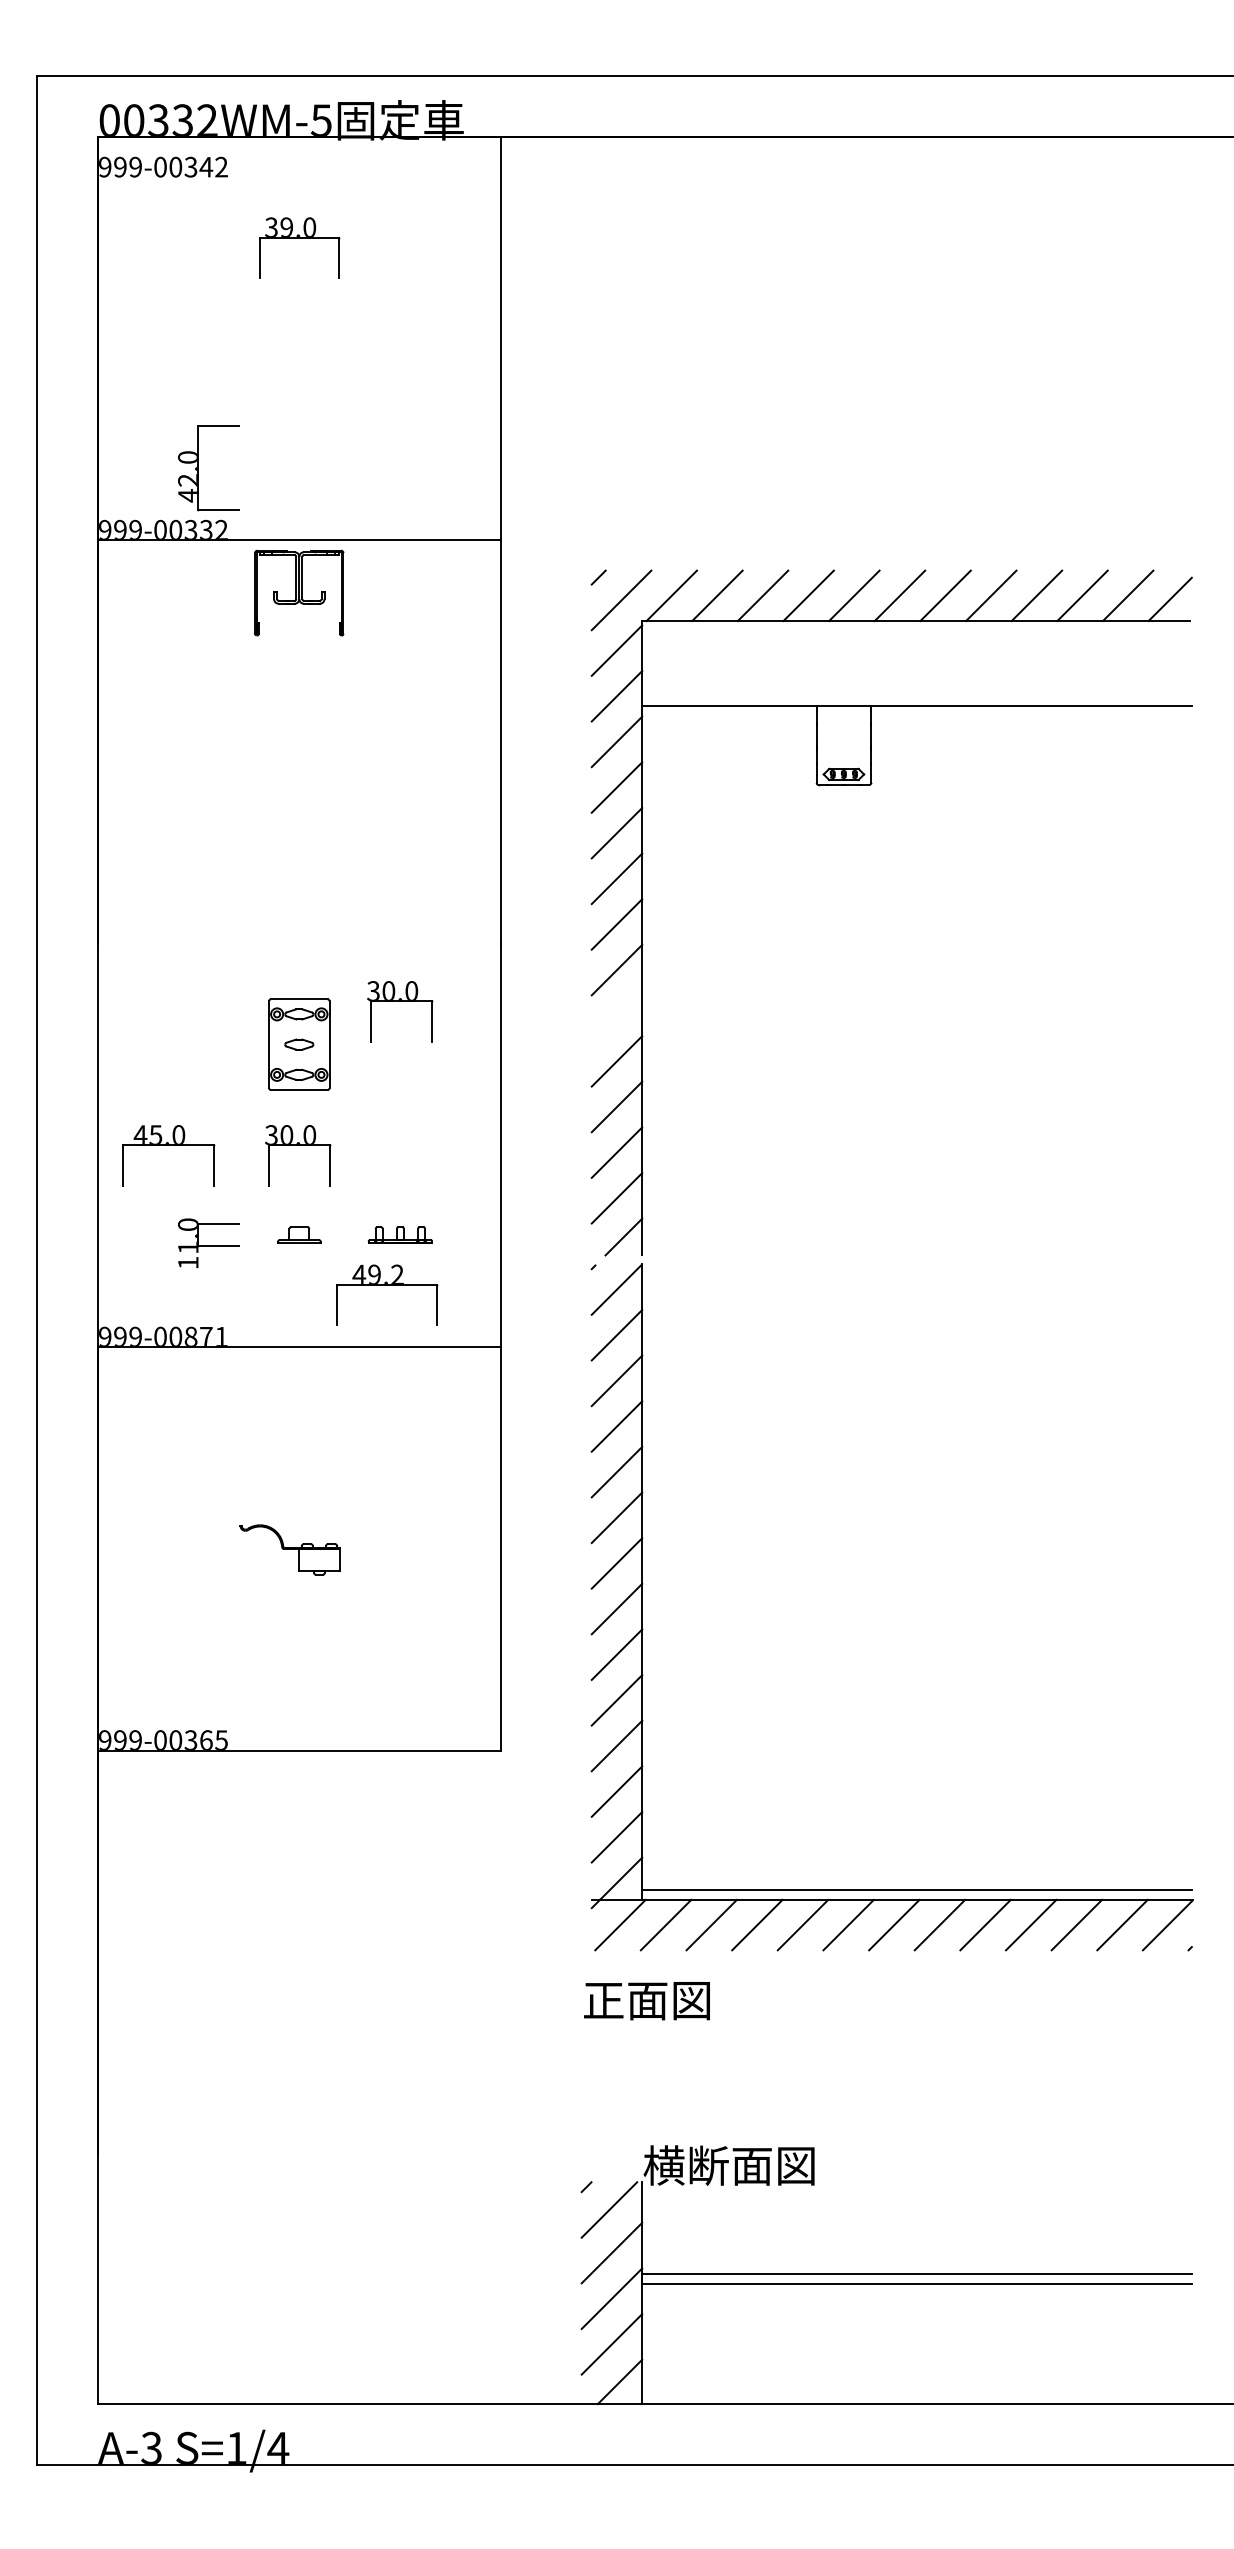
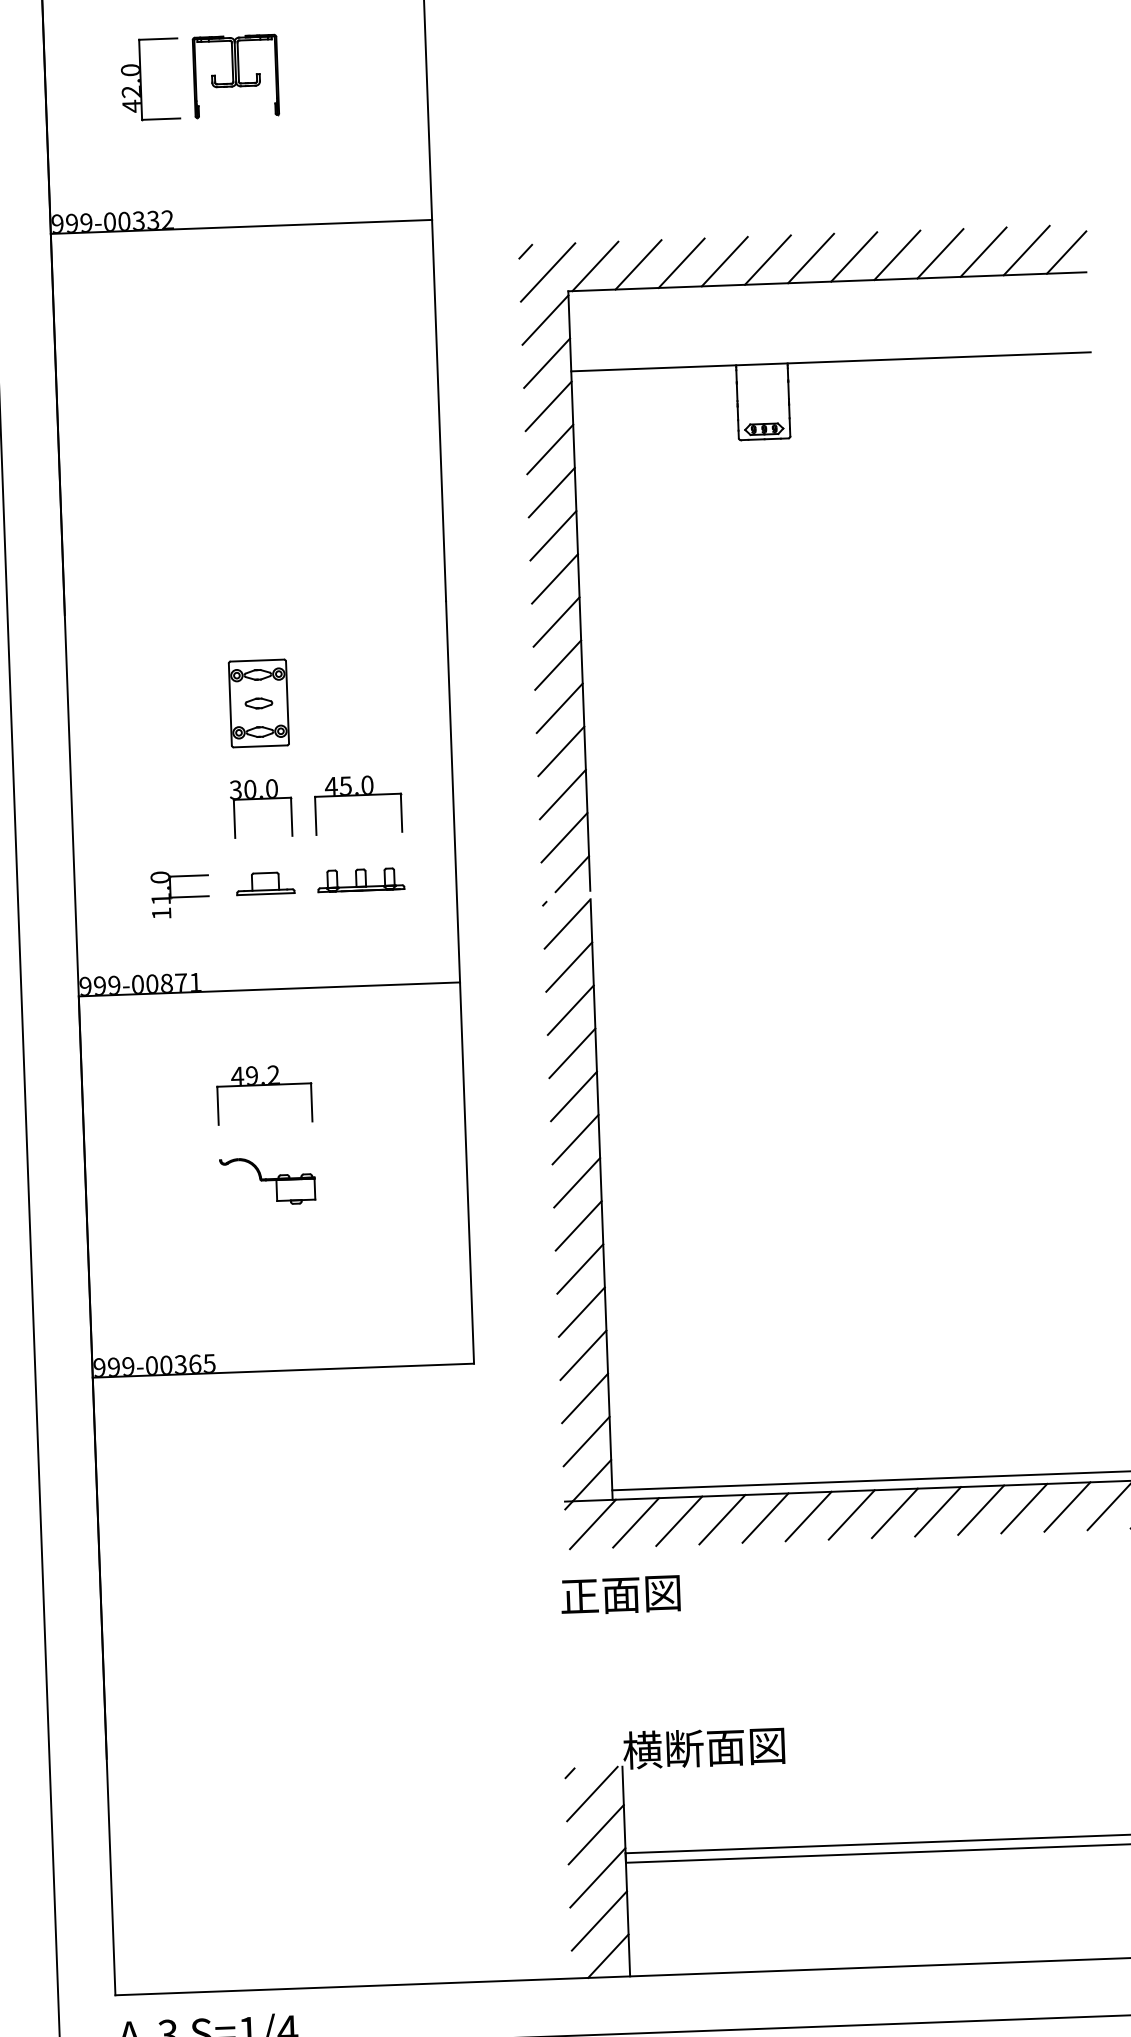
part: (198, 468) -> (140, 80), moved
part: (299, 592) -> (236, 75), moved
part: (400, 1001) -> (353, 659), removed
line: (616, 1015) -> (557, 664), added
part: (168, 1145) -> (358, 795), moved
part: (299, 1234) -> (265, 882), size x1.43
part: (400, 1234) -> (361, 879), size x1.43
part: (387, 1285) -> (264, 1085), moved

